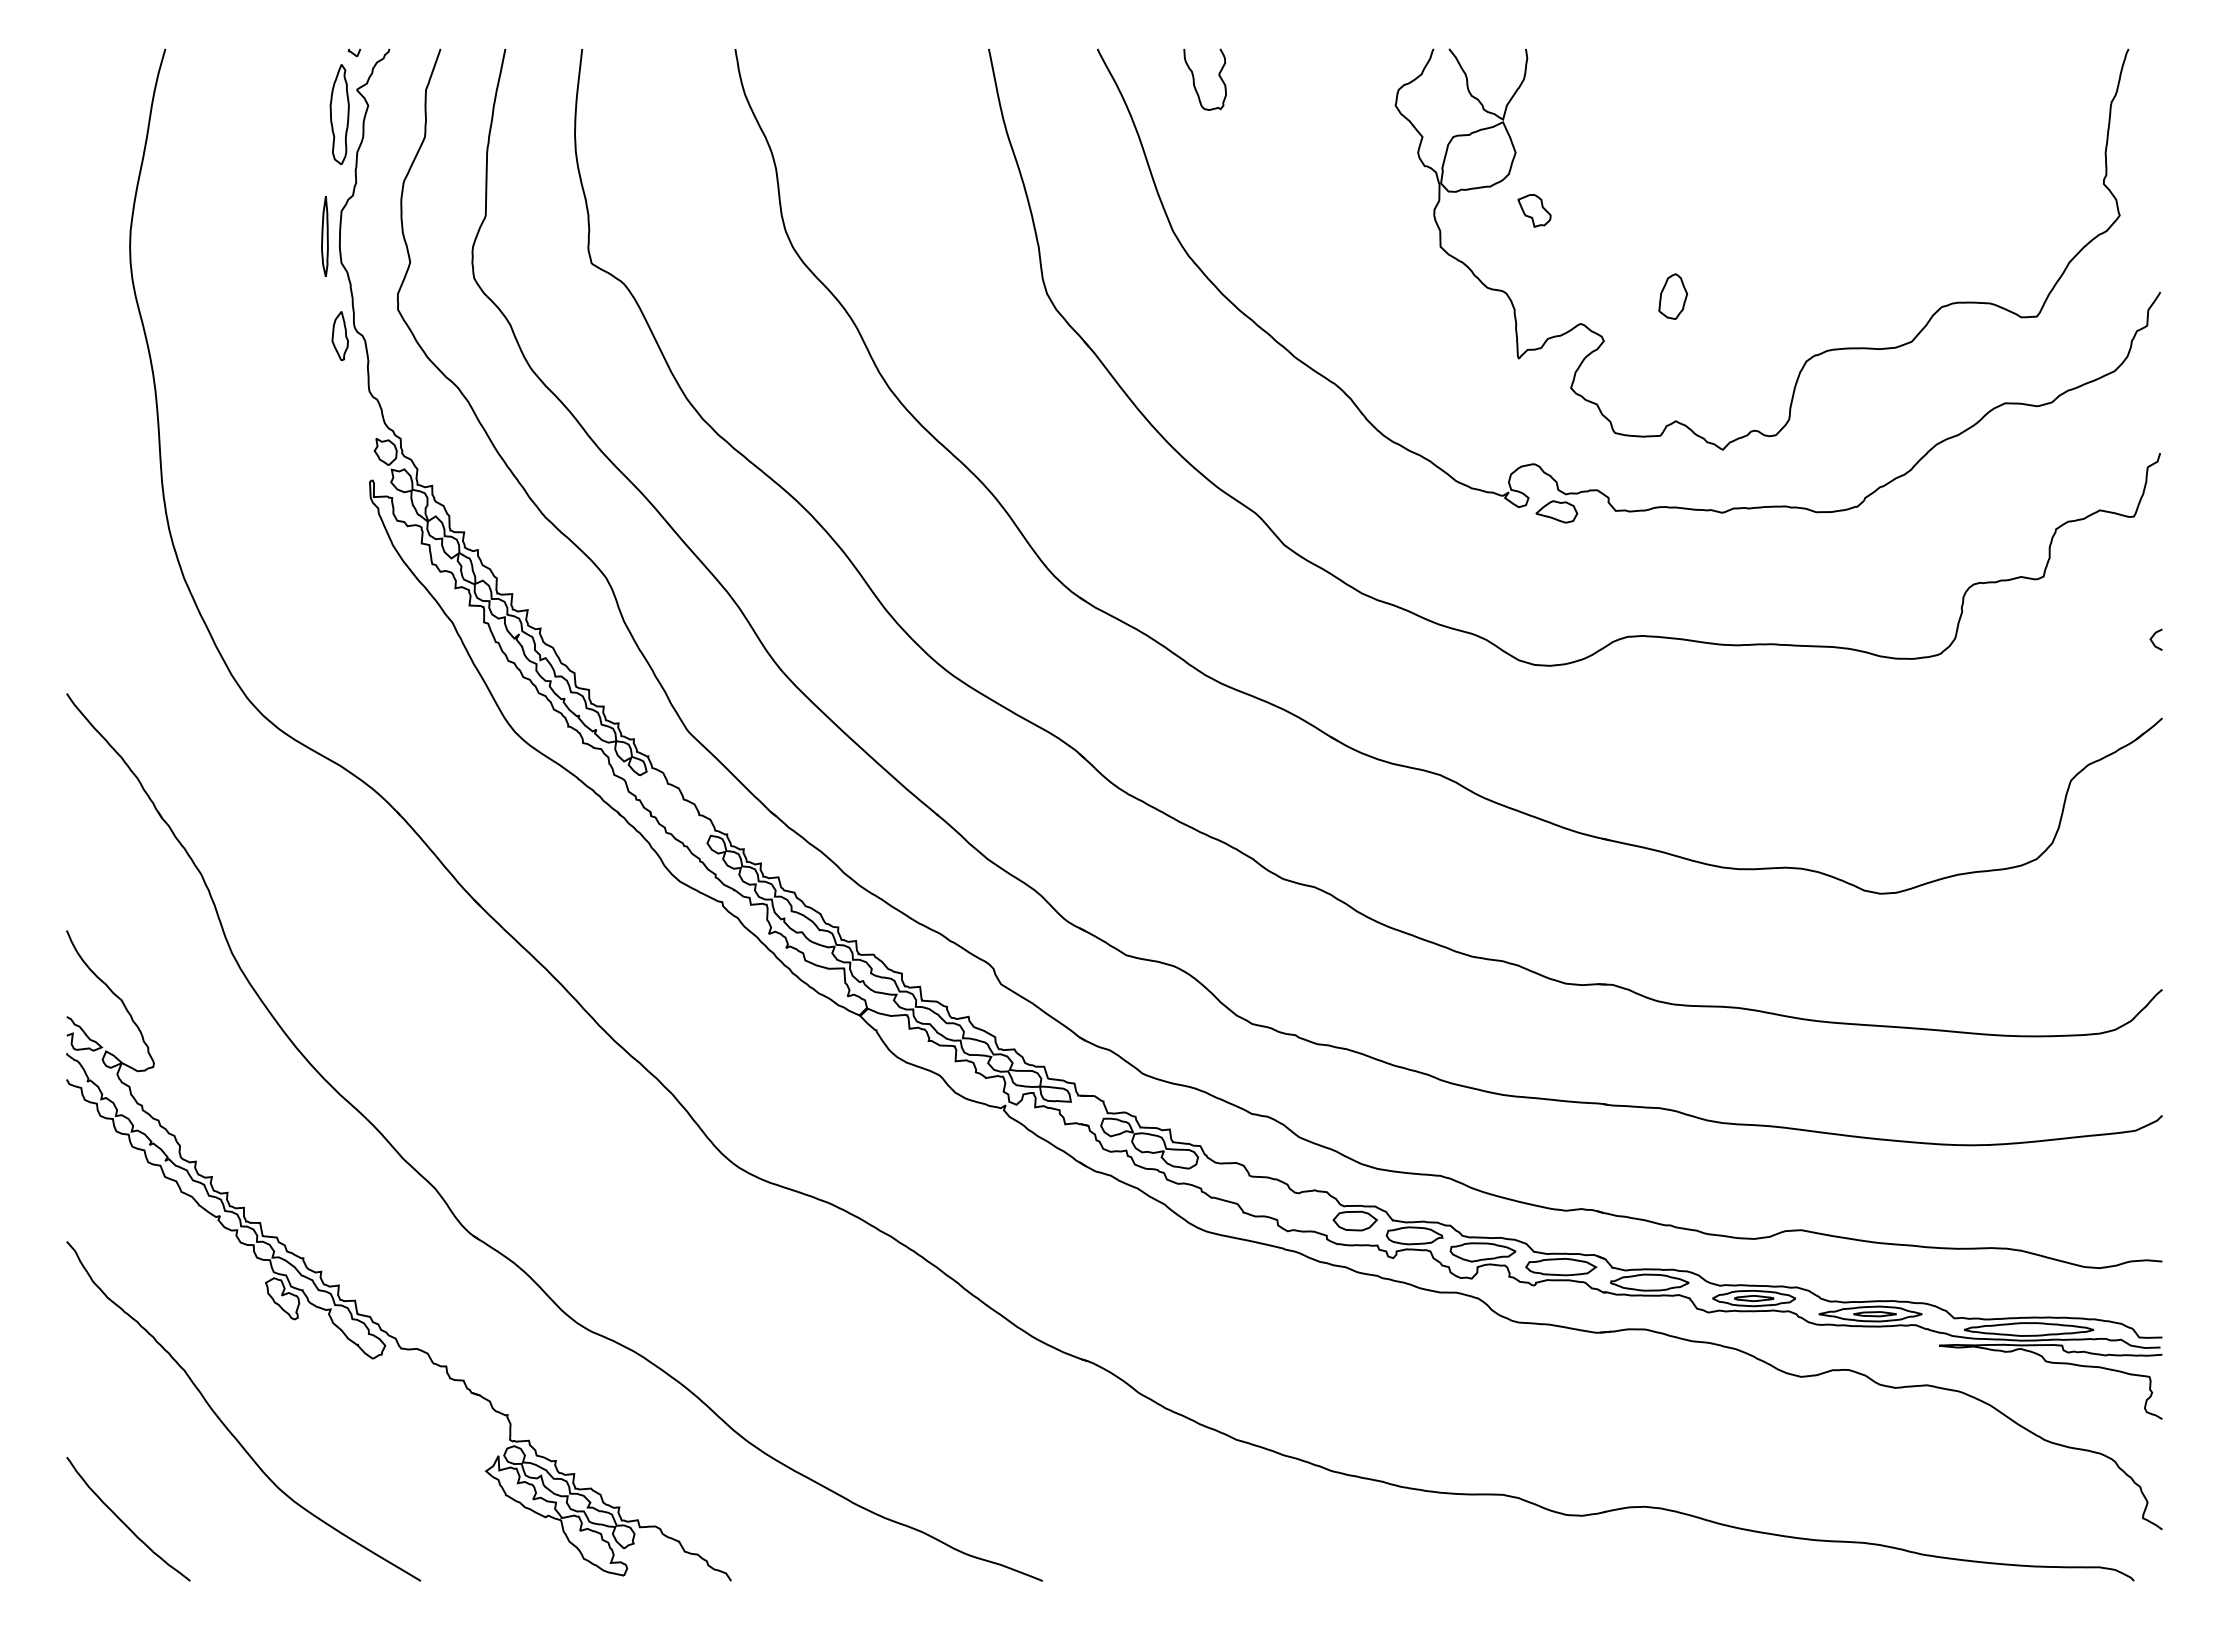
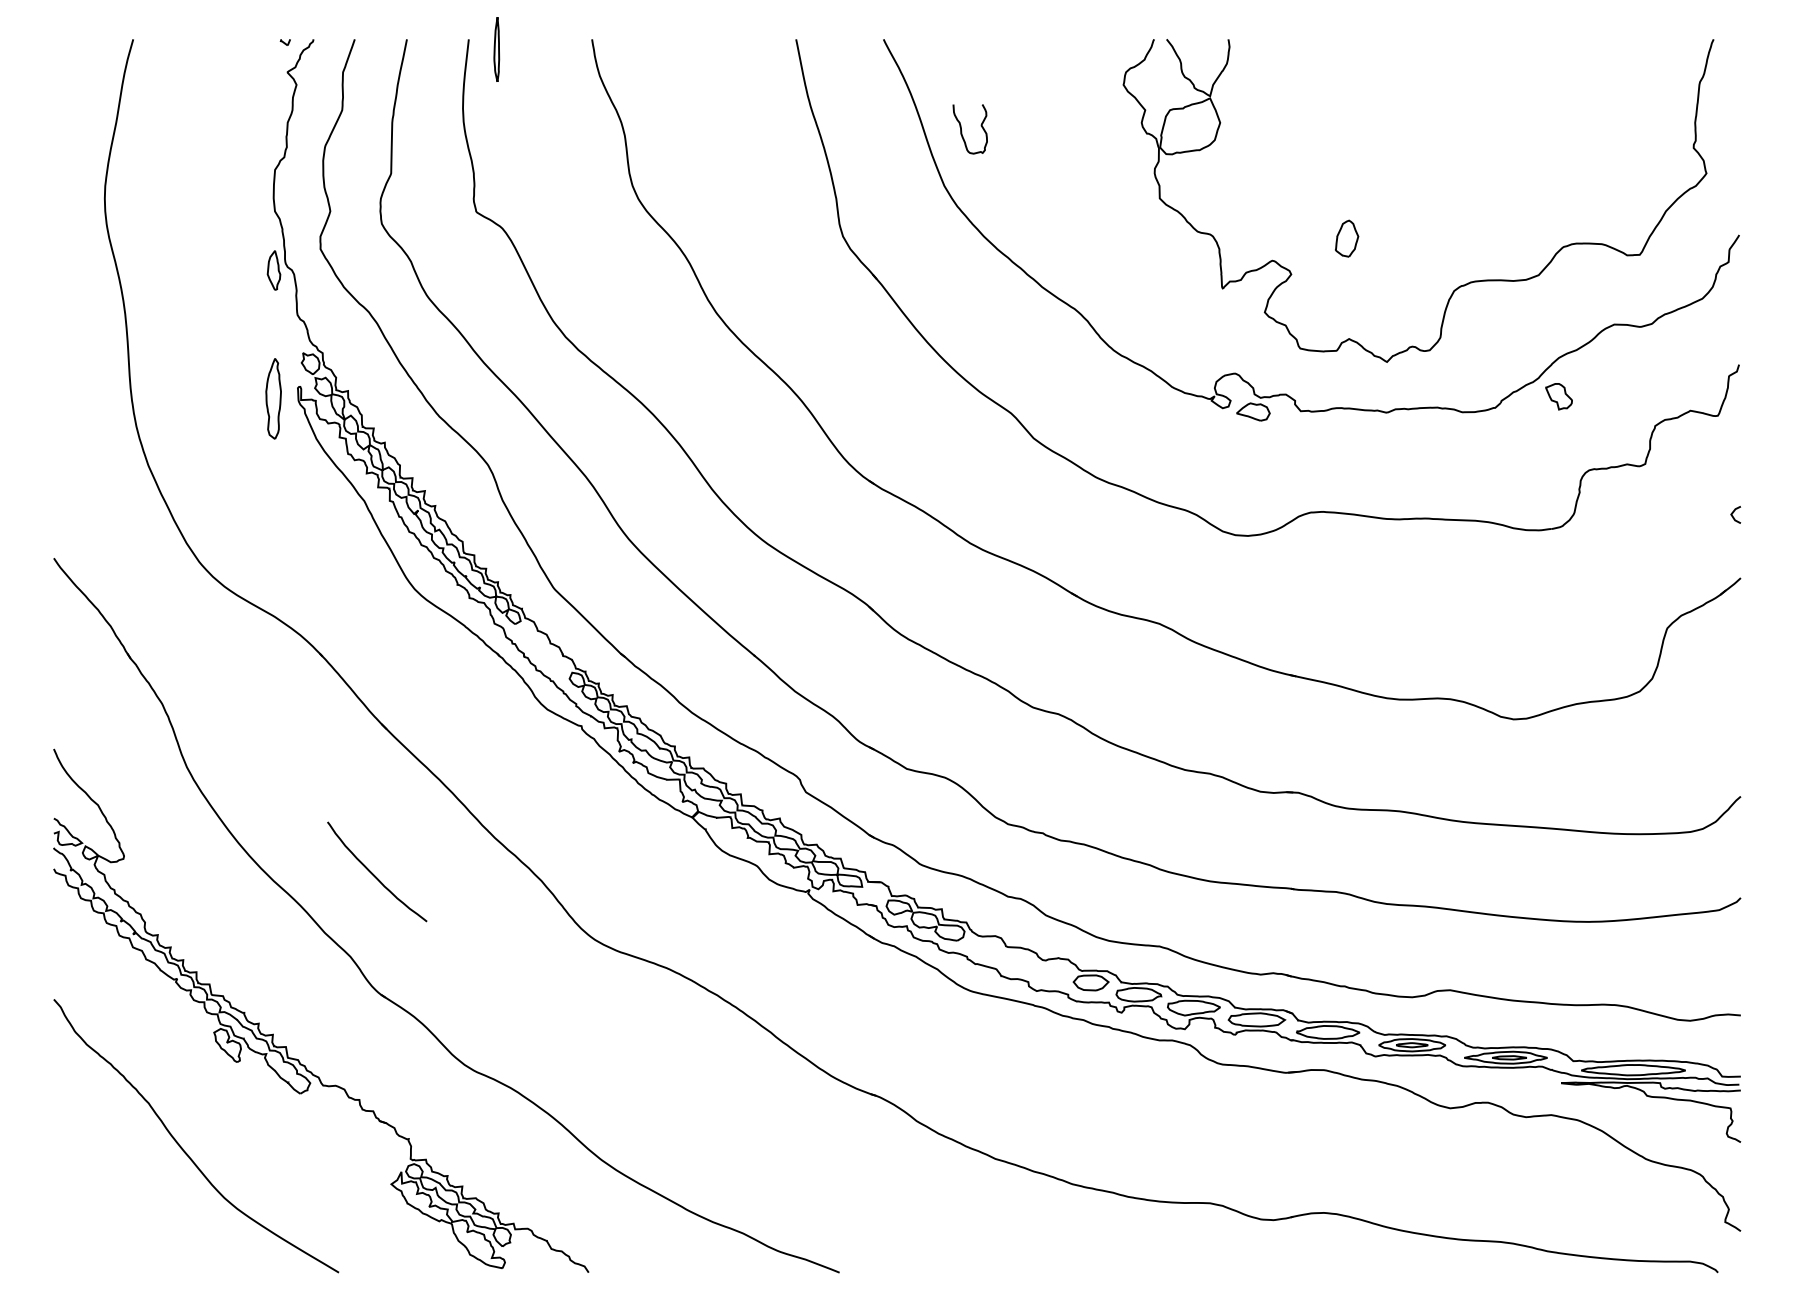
curve: (1194, 79) -> (961, 129), moved
part: (339, 114) -> (273, 398), moved
part: (1534, 210) -> (1559, 396), moved
part: (324, 236) -> (496, 49), moved
curve: (124, 1522) -> (374, 874), moved

